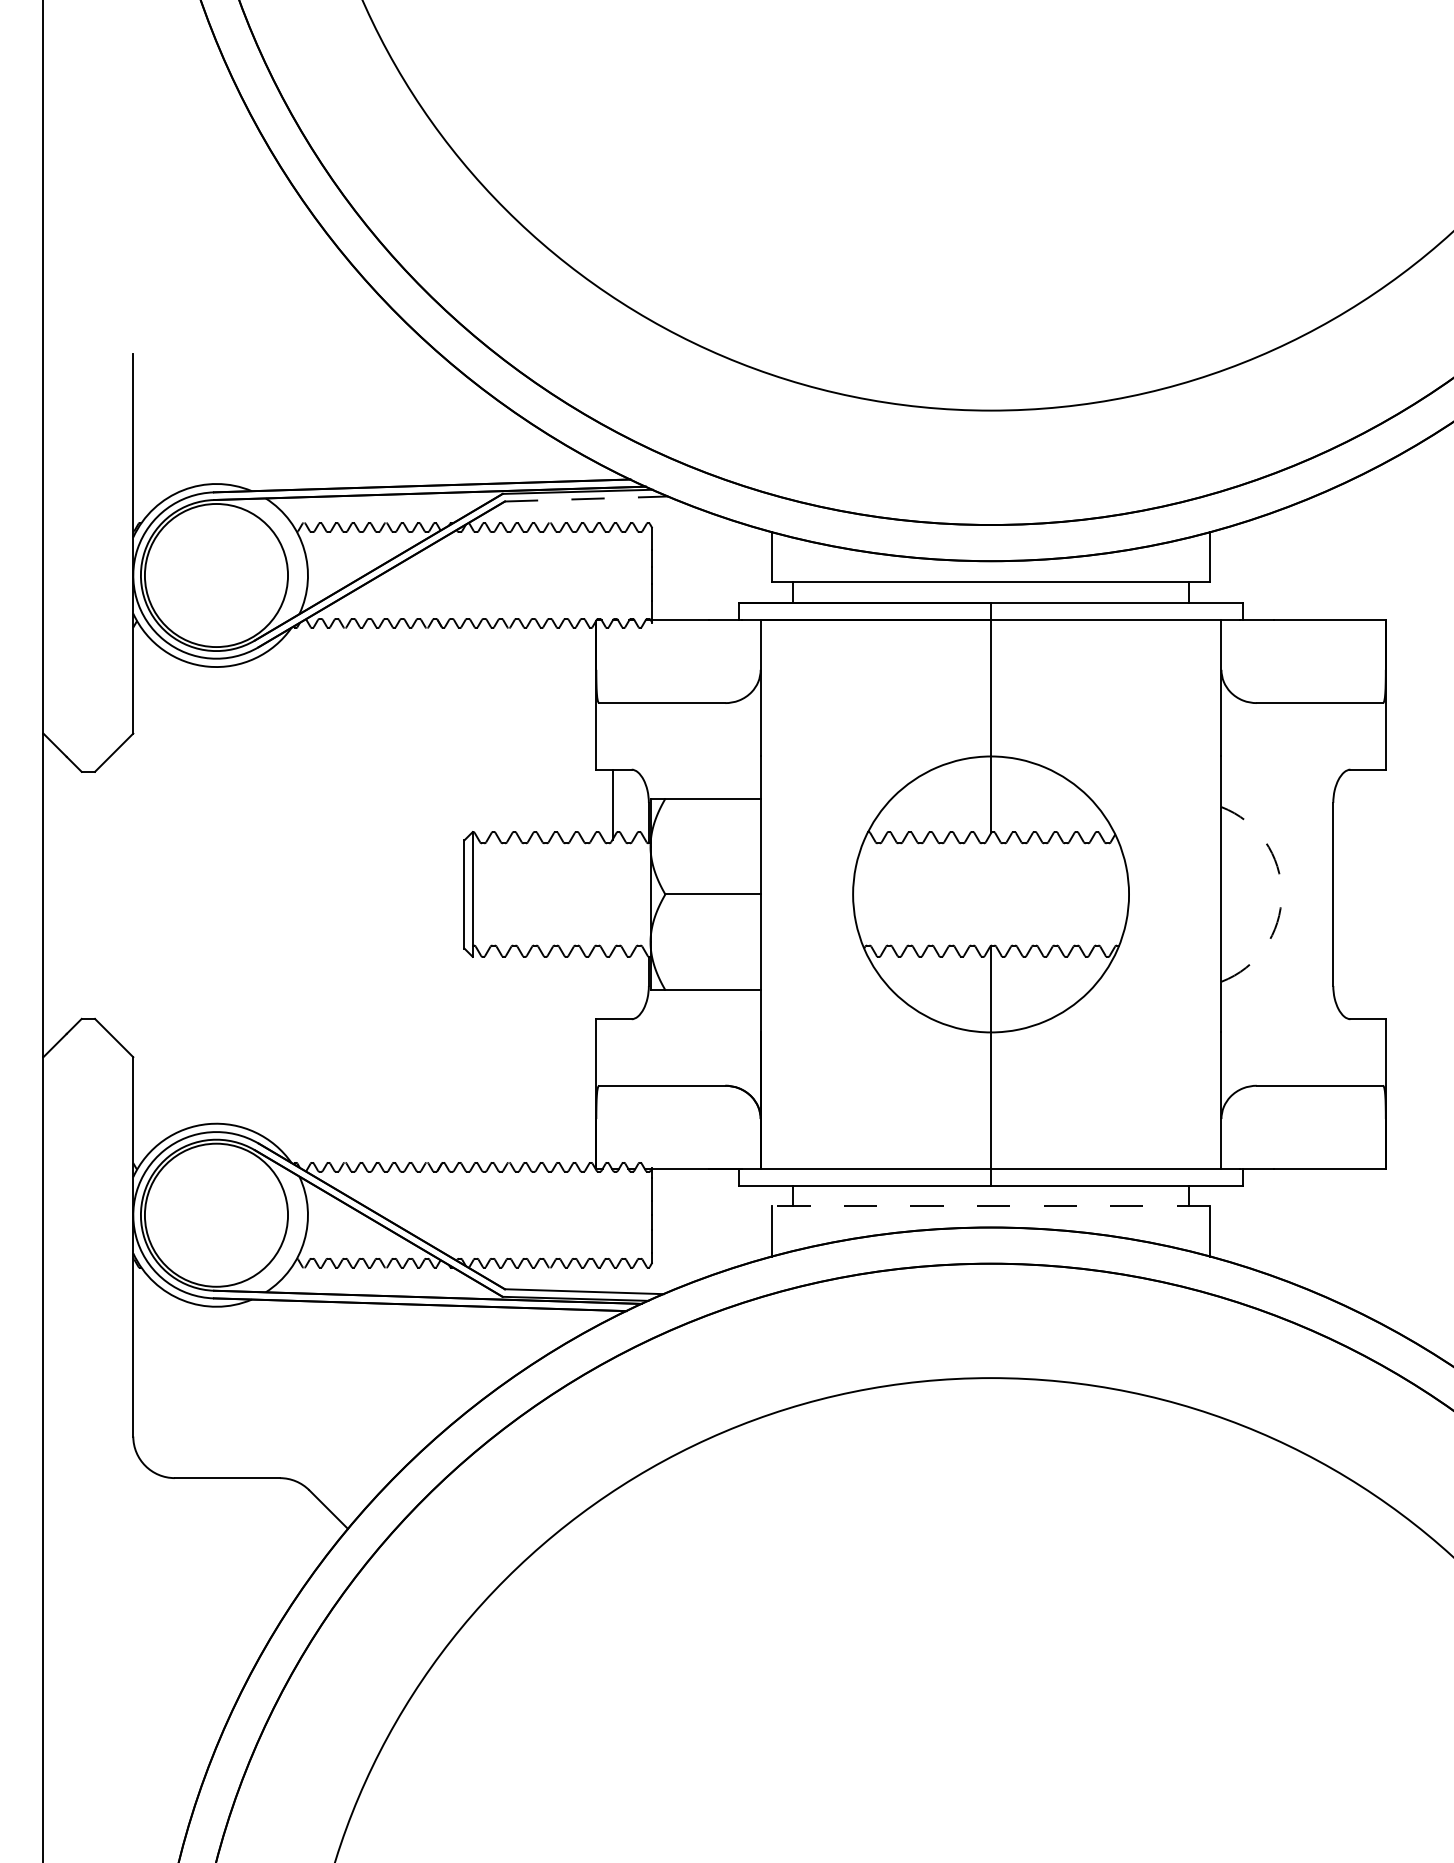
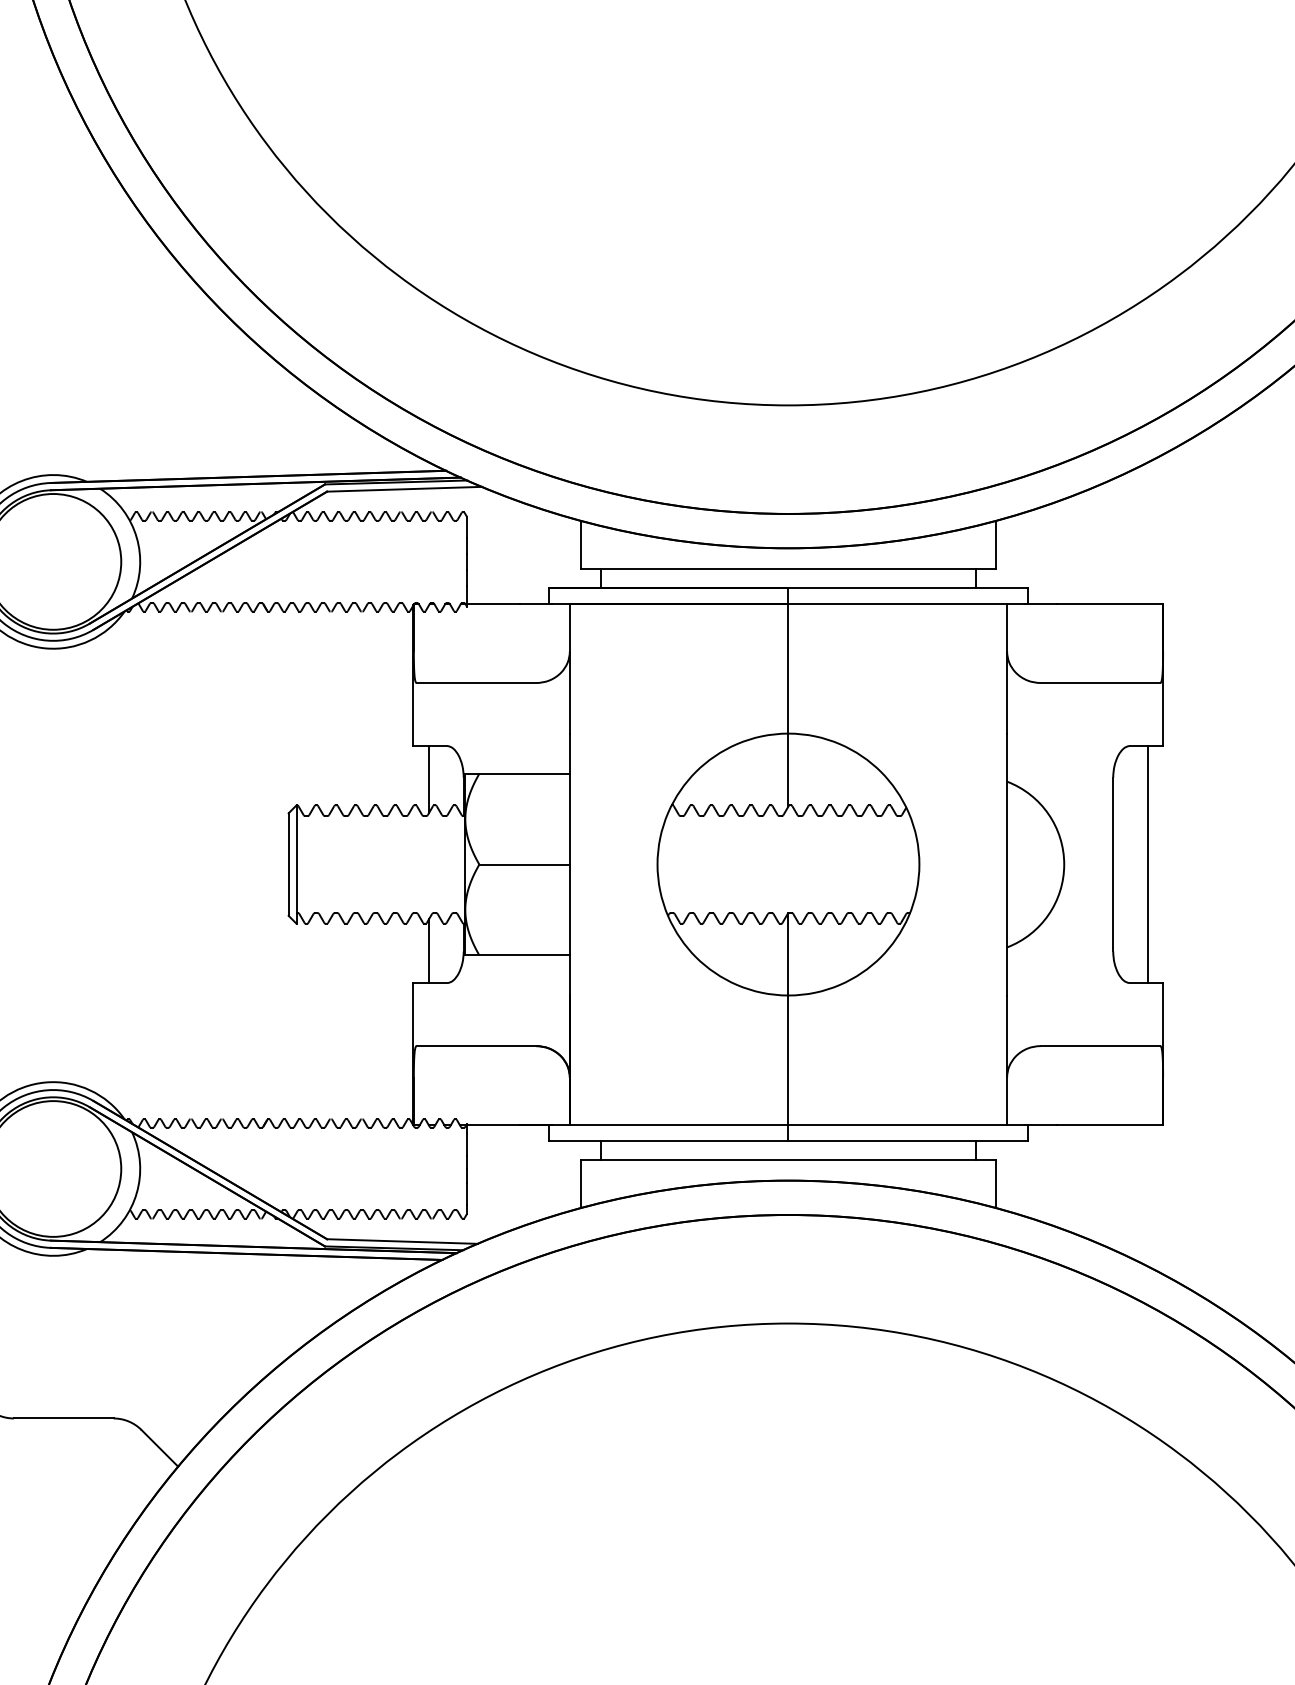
line: (586, 499) -> (404, 489), dashed -> solid
arc: (1281, 894) -> (1064, 864), dashed -> solid
line: (1369, 894) -> (1147, 864), added
line: (612, 985) -> (429, 950), added
line: (991, 1206) -> (788, 1160), dashed -> solid

